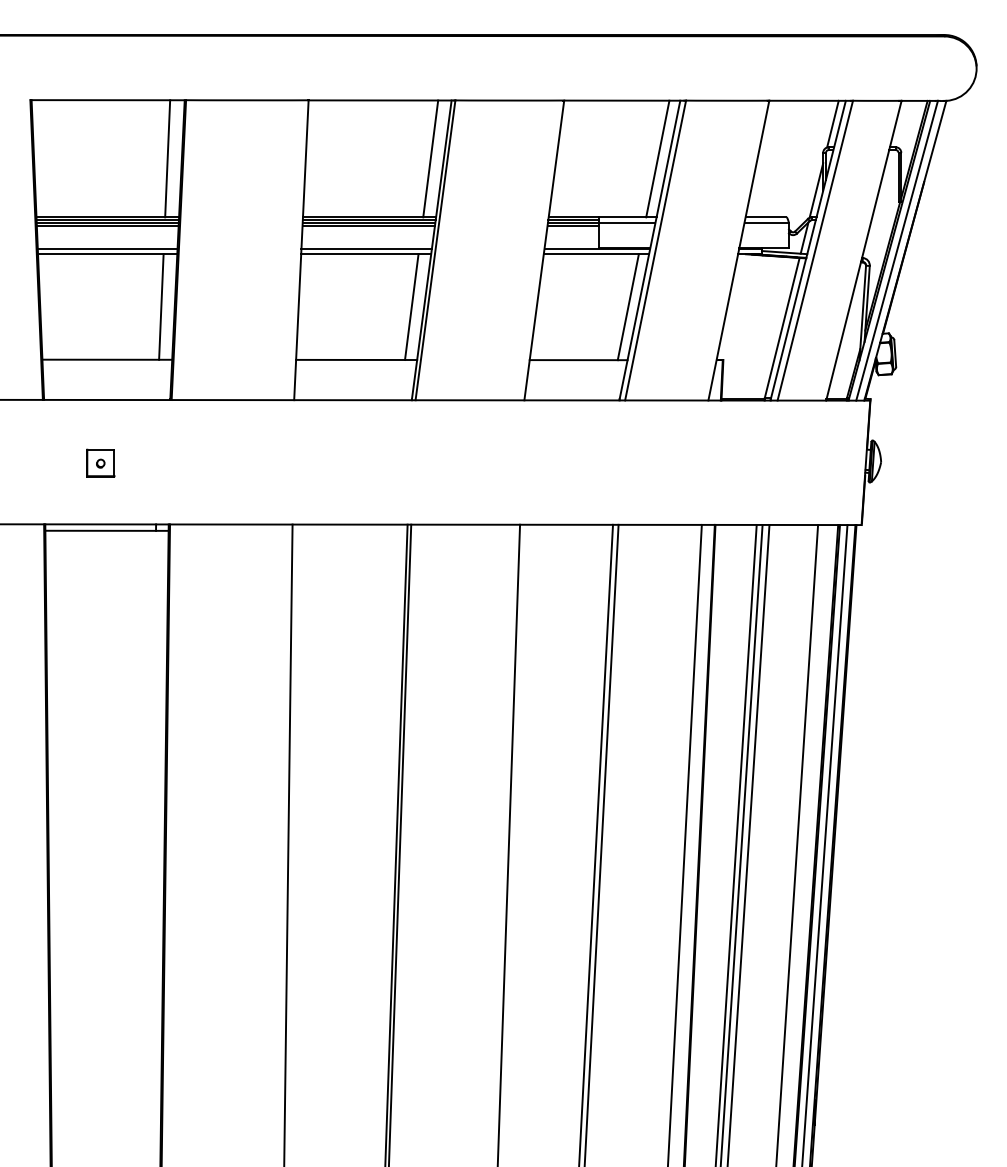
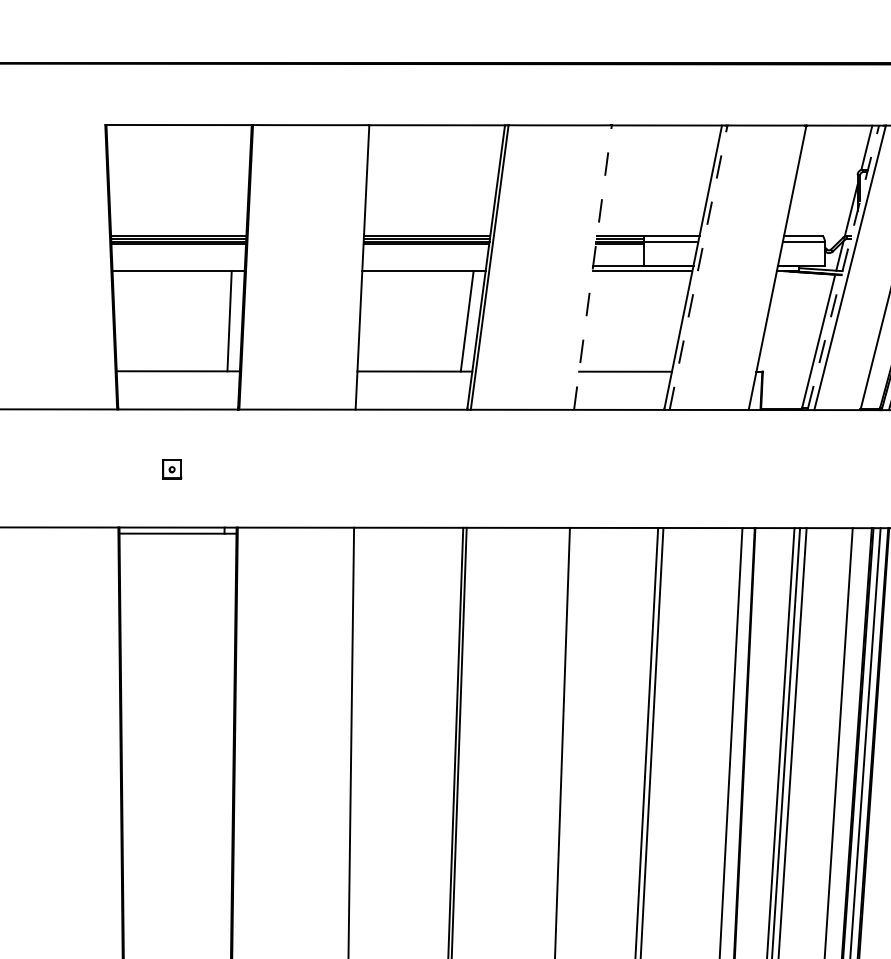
line: (167, 158) -> (235, 180), removed
line: (430, 158) -> (484, 180), removed
line: (657, 158) -> (700, 180), removed
line: (107, 248) -> (178, 265), removed
line: (366, 248) -> (424, 265), removed
line: (544, 249) -> (593, 266), solid -> dashed
line: (655, 250) -> (698, 267), solid -> dashed
line: (808, 250) -> (843, 267), solid -> dashed
line: (627, 307) -> (671, 321), removed
part: (100, 462) -> (171, 468), size x0.7

